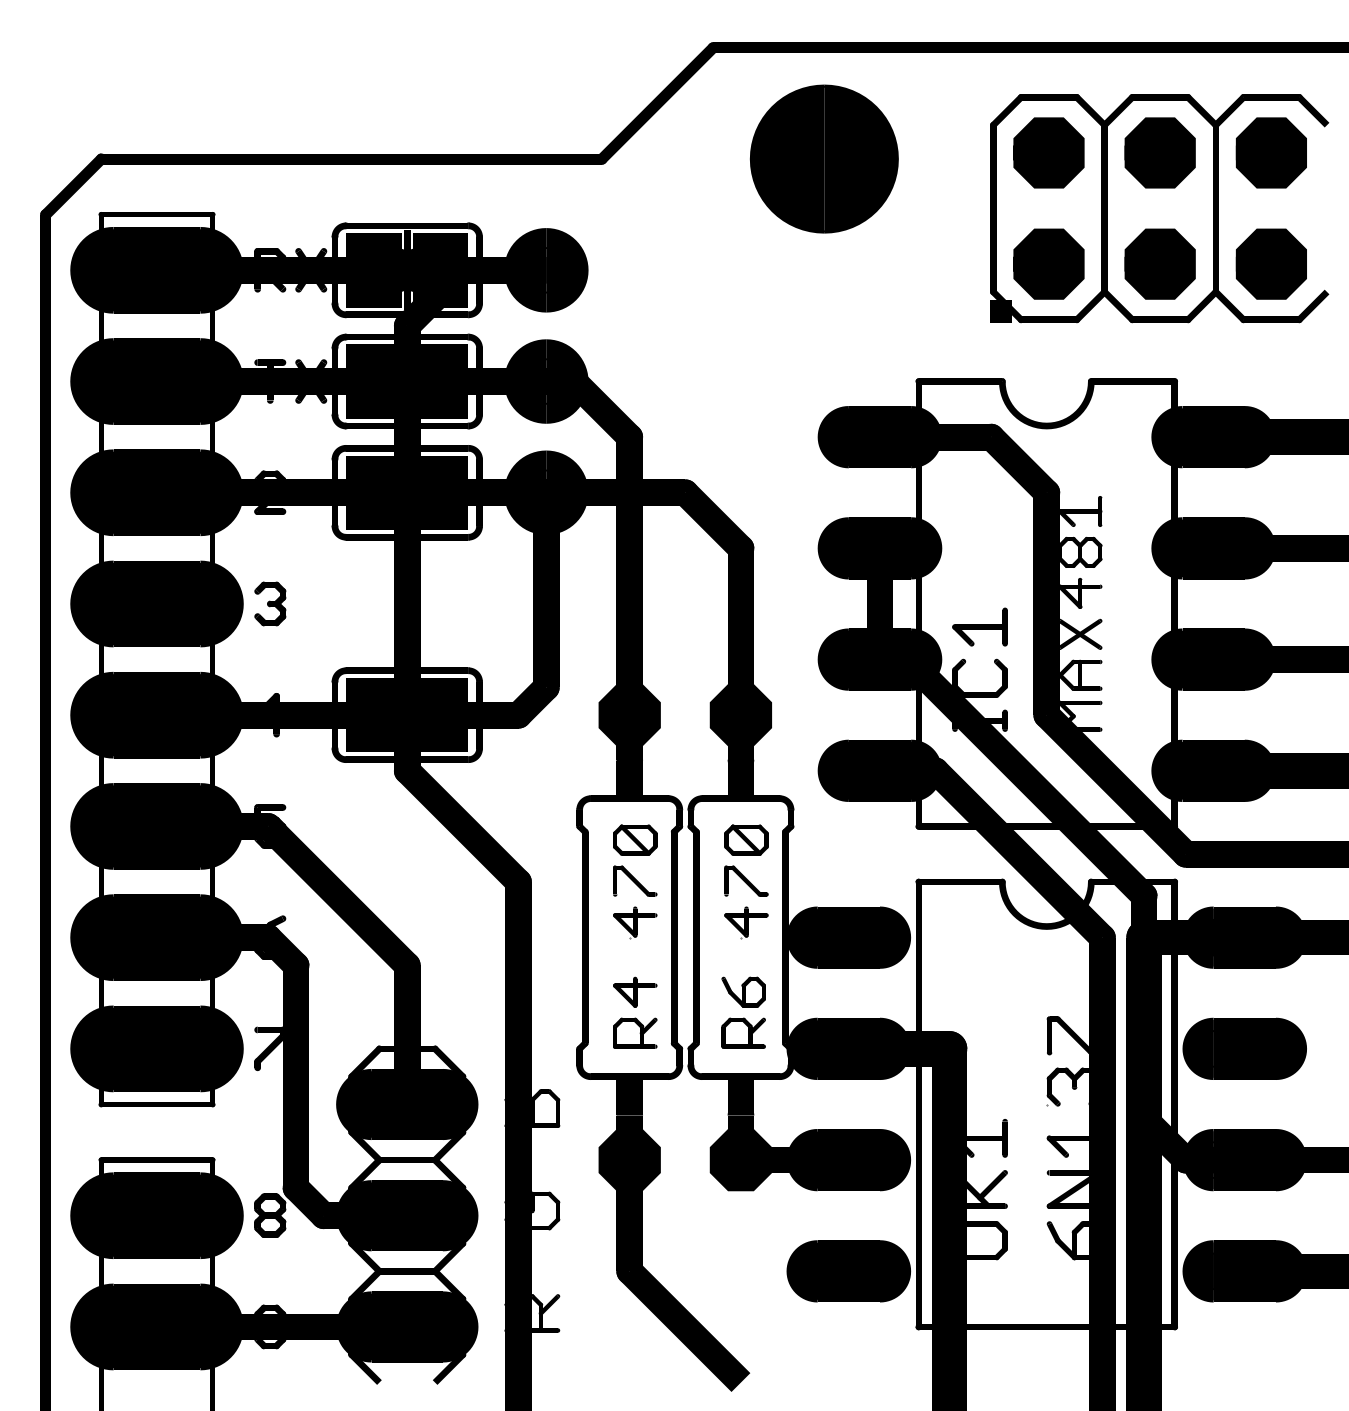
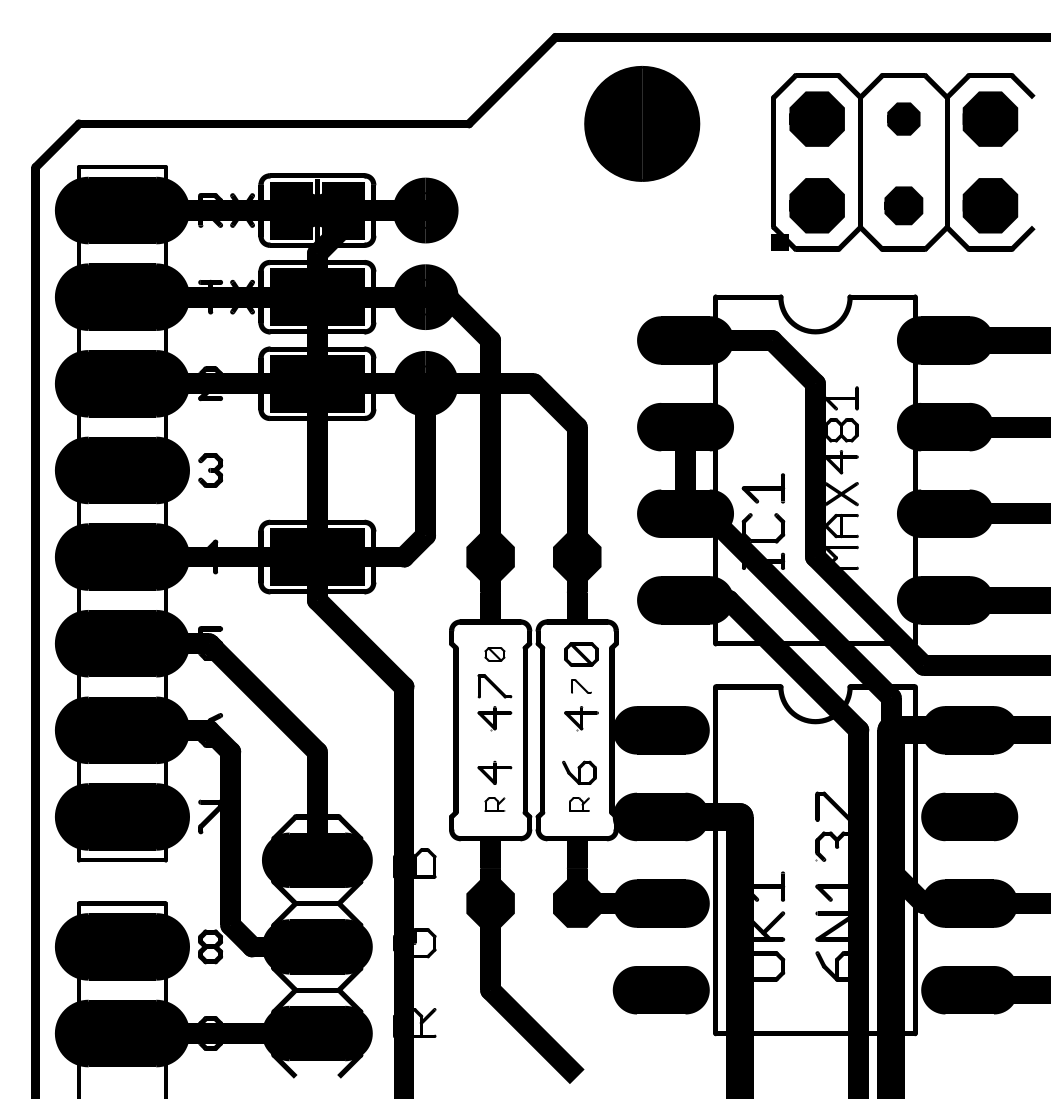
part: (1159, 152) -> (903, 118), size x0.6
part: (1159, 263) -> (903, 205), size x0.7
part: (634, 840) -> (494, 654), size x0.6
part: (746, 881) -> (581, 686), size x0.6
part: (634, 1032) -> (494, 804), size x0.6
part: (743, 1032) -> (579, 804), size x0.6

